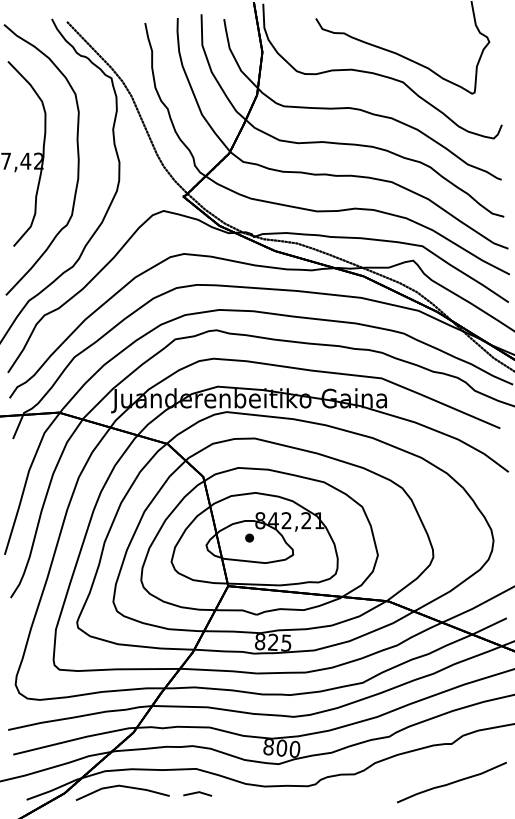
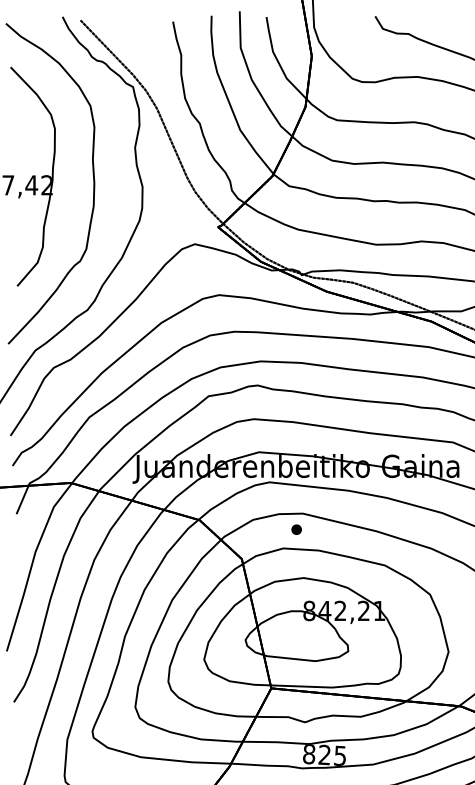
part: (249, 537) -> (296, 529), moved

